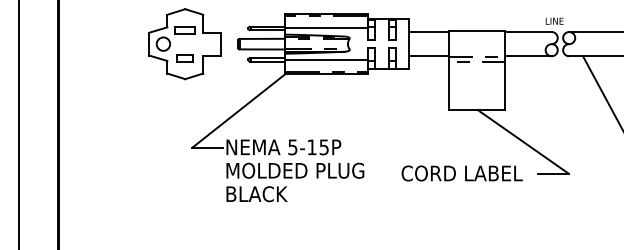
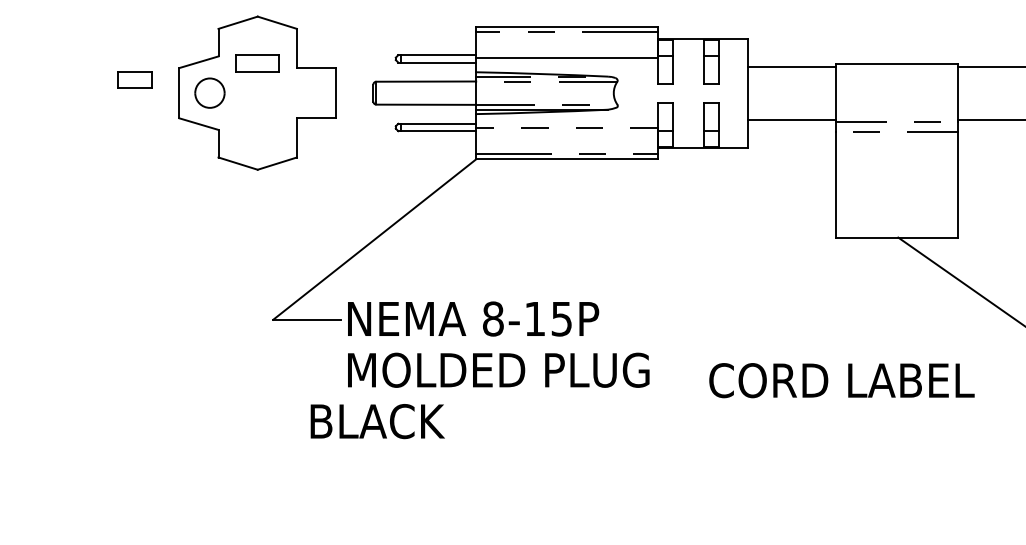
part: (184, 58) -> (133, 80), moved
line: (326, 60) -> (566, 128), solid -> dashed
text: (292, 147) -> (492, 319), 5-15P -> 8-15P
text: (461, 173) -> (840, 380), moved
text: (256, 194) -> (376, 422), moved

